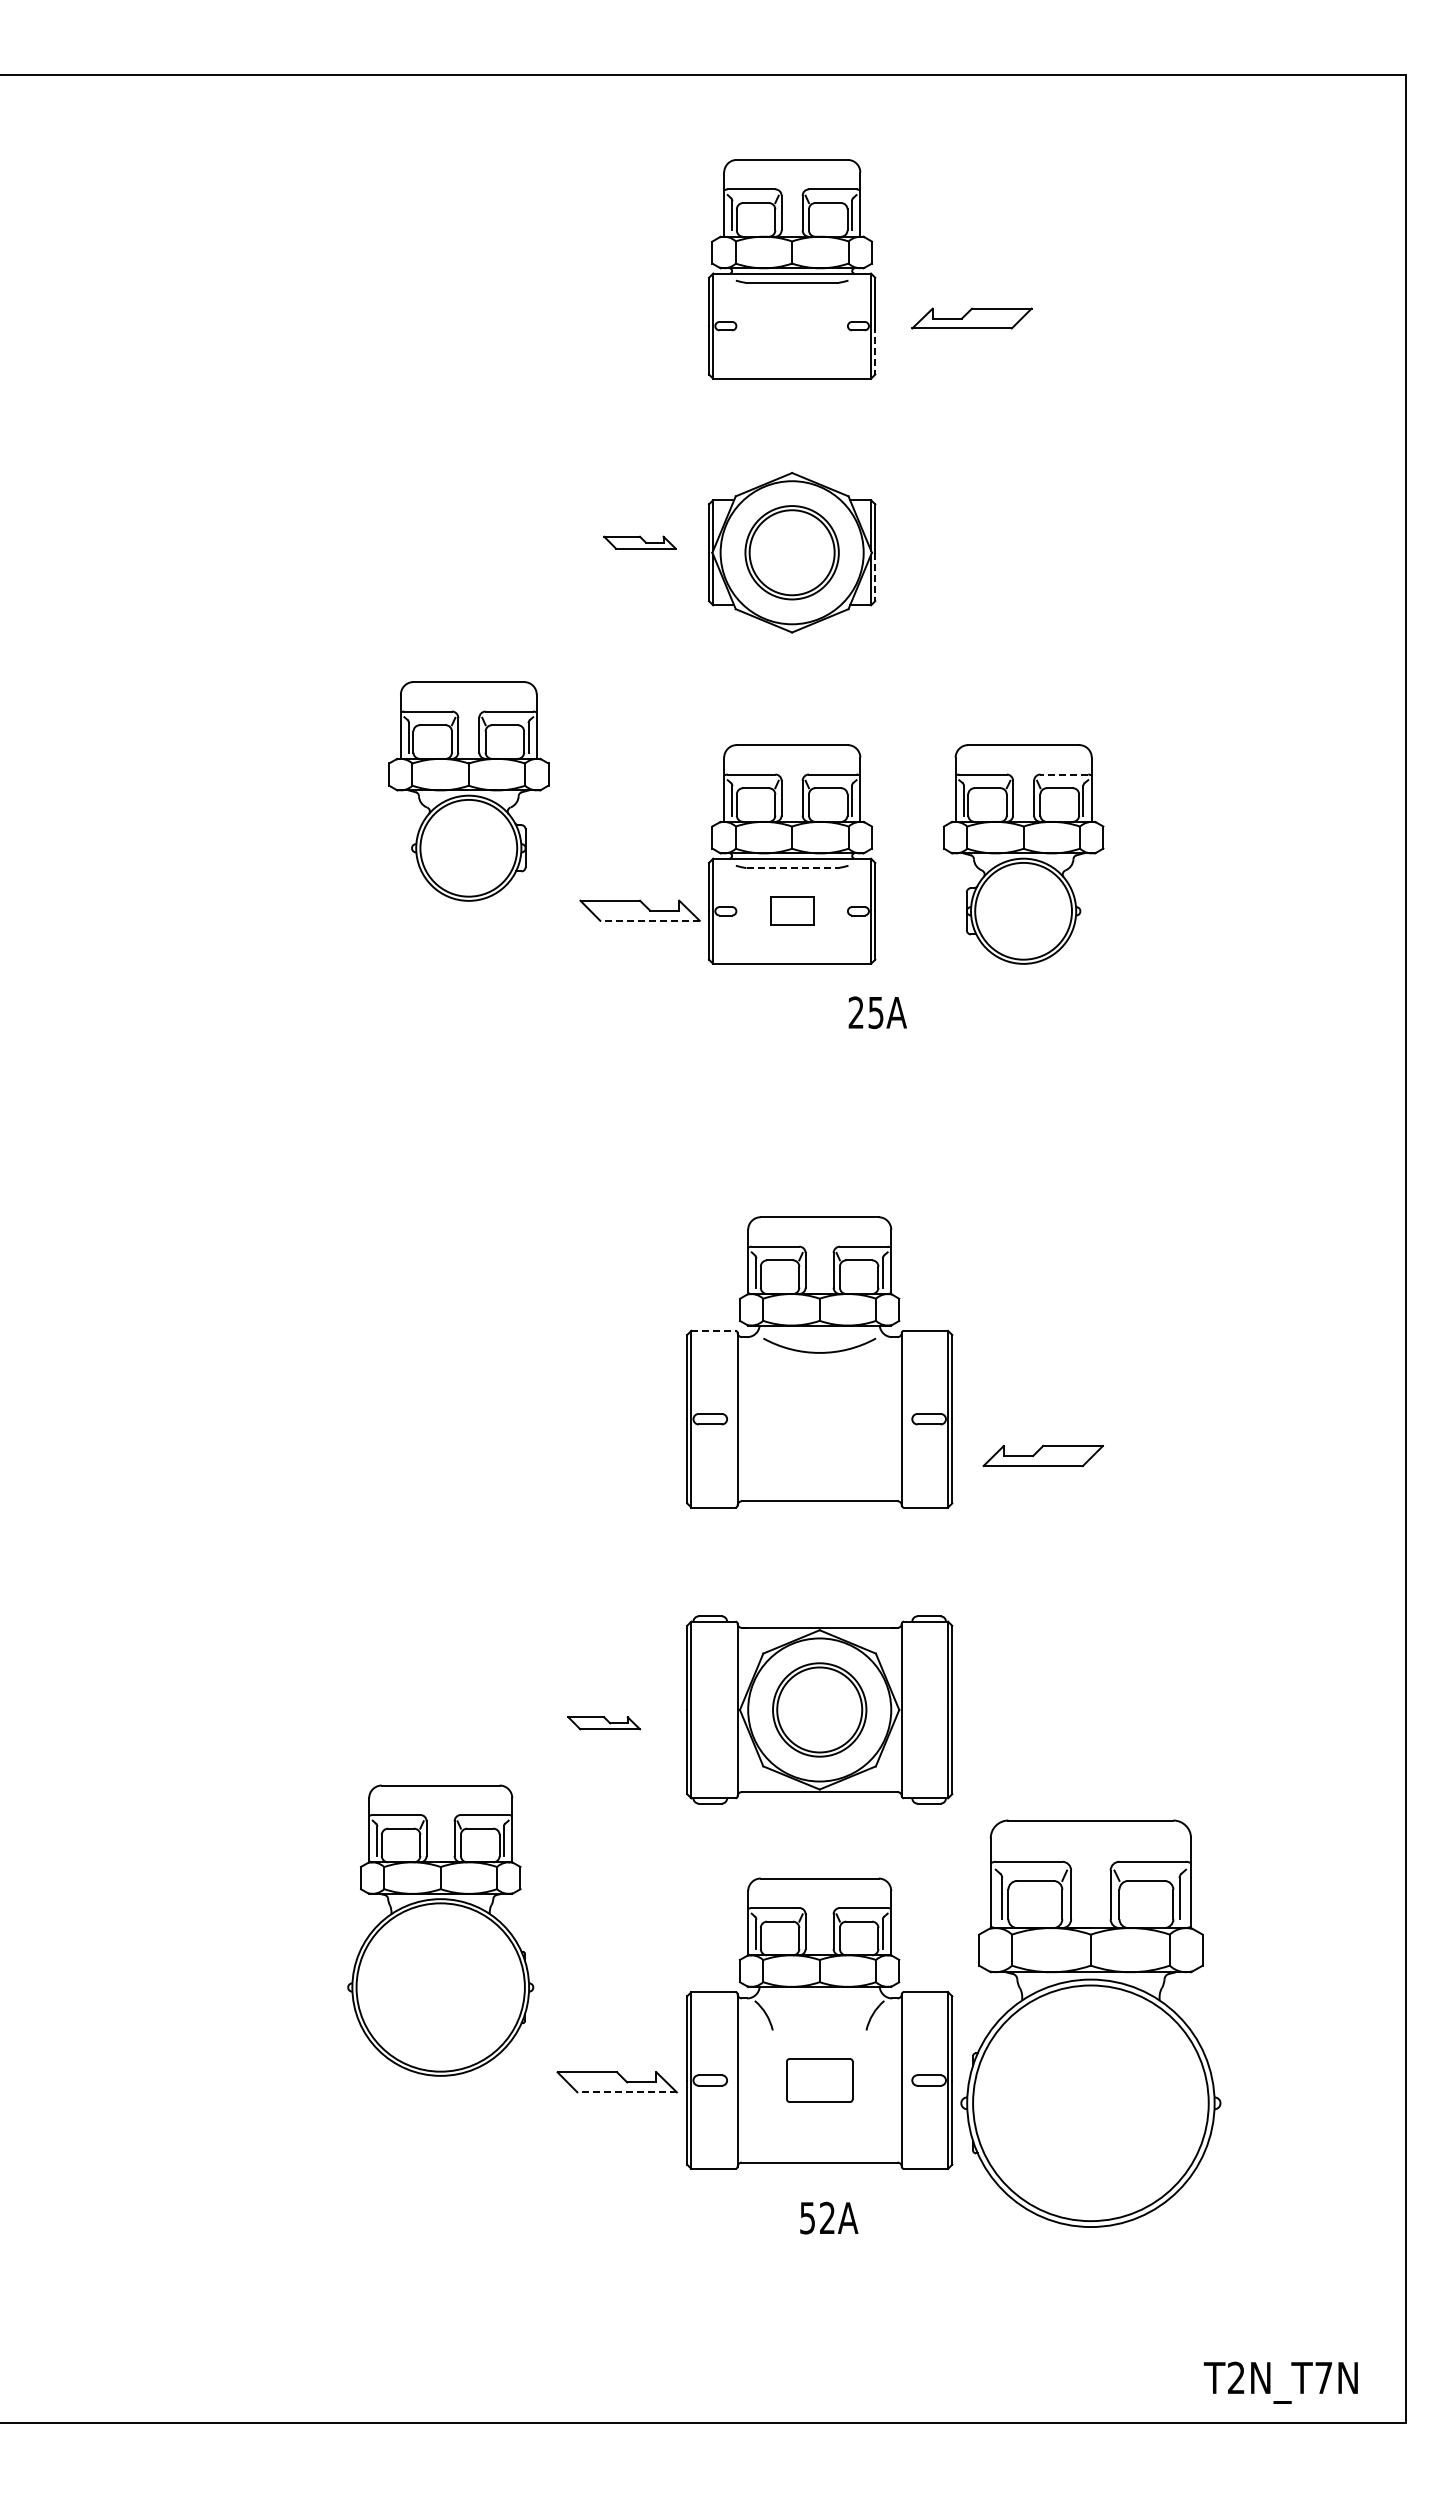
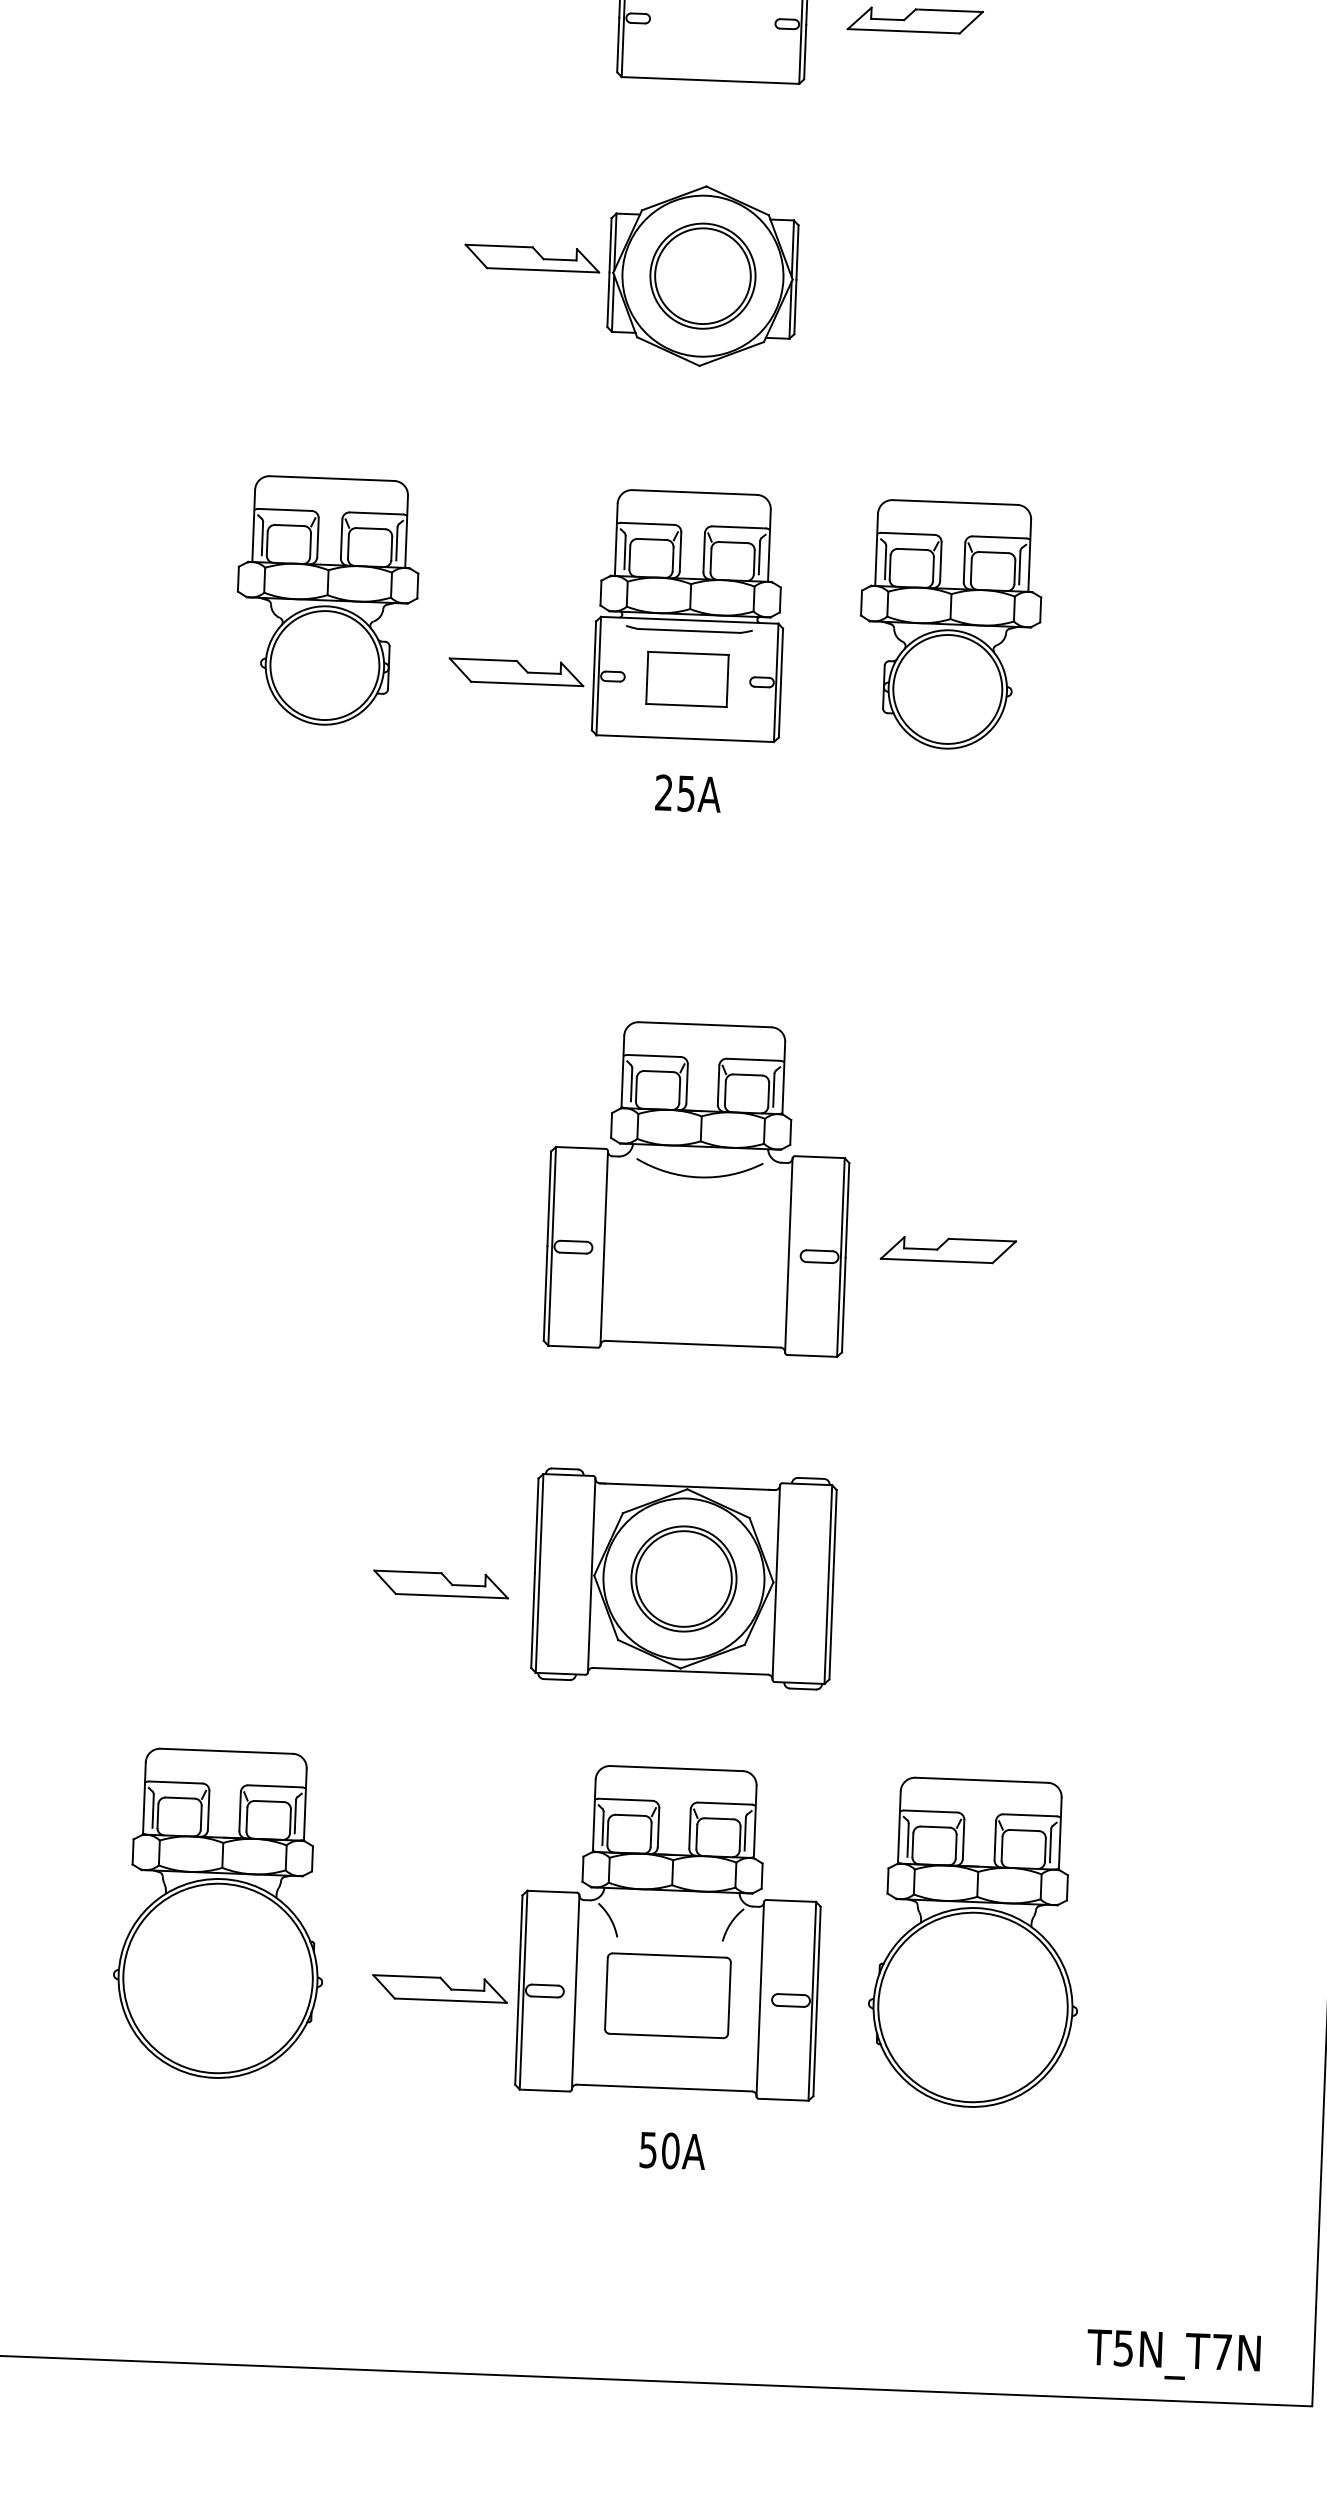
line: (875, 350) -> (805, 52), dashed -> solid
part: (639, 542) -> (531, 258), size x1.67
line: (875, 577) -> (795, 307), dashed -> solid
line: (1064, 774) -> (999, 537), dashed -> solid
part: (468, 791) -> (327, 601), moved
line: (792, 868) -> (689, 631), dashed -> solid
part: (791, 910) -> (686, 678), size x1.67
line: (650, 920) -> (527, 683), dashed -> solid
text: (877, 1012) -> (687, 793), moved
line: (713, 1330) -> (580, 1147), dashed -> solid
part: (1042, 1456) -> (947, 1250), moved
part: (603, 1723) -> (440, 1584), size x1.67
part: (440, 1930) -> (220, 1914), moved
part: (1090, 2023) -> (974, 1943), size x0.71
part: (819, 2080) -> (667, 1995), size x1.67
line: (627, 2092) -> (451, 2000), dashed -> solid
text: (827, 2218) -> (670, 2151), 52A -> 50A
text: (1236, 2377) -> (1123, 2347), T2N_T7N -> T5N_T7N

